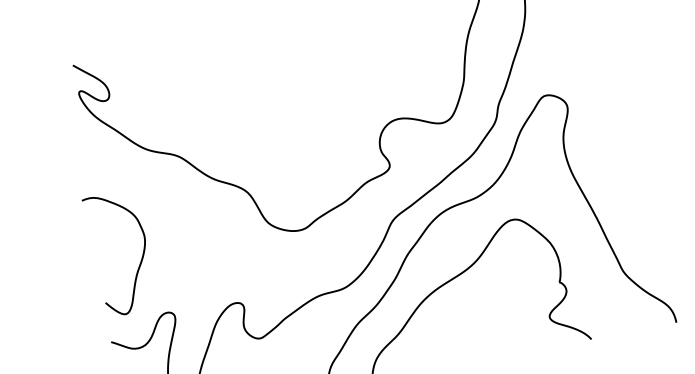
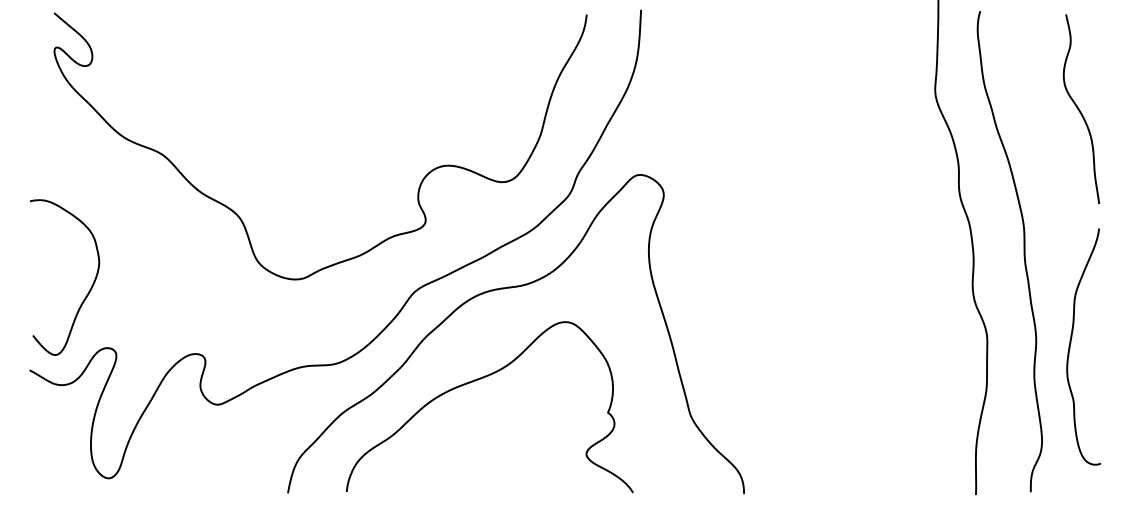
curve: (141, 258) -> (89, 289), moved

